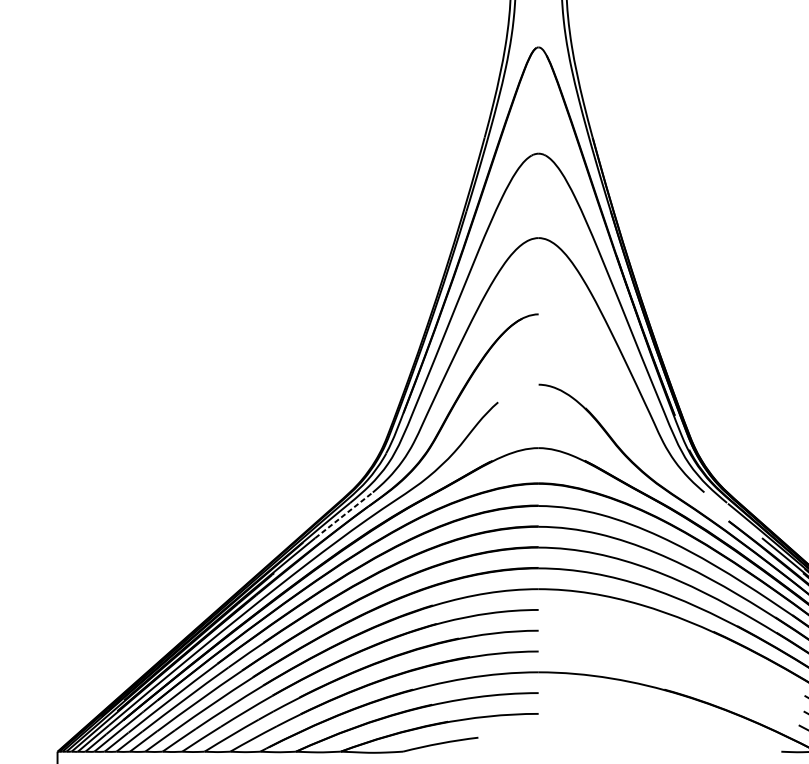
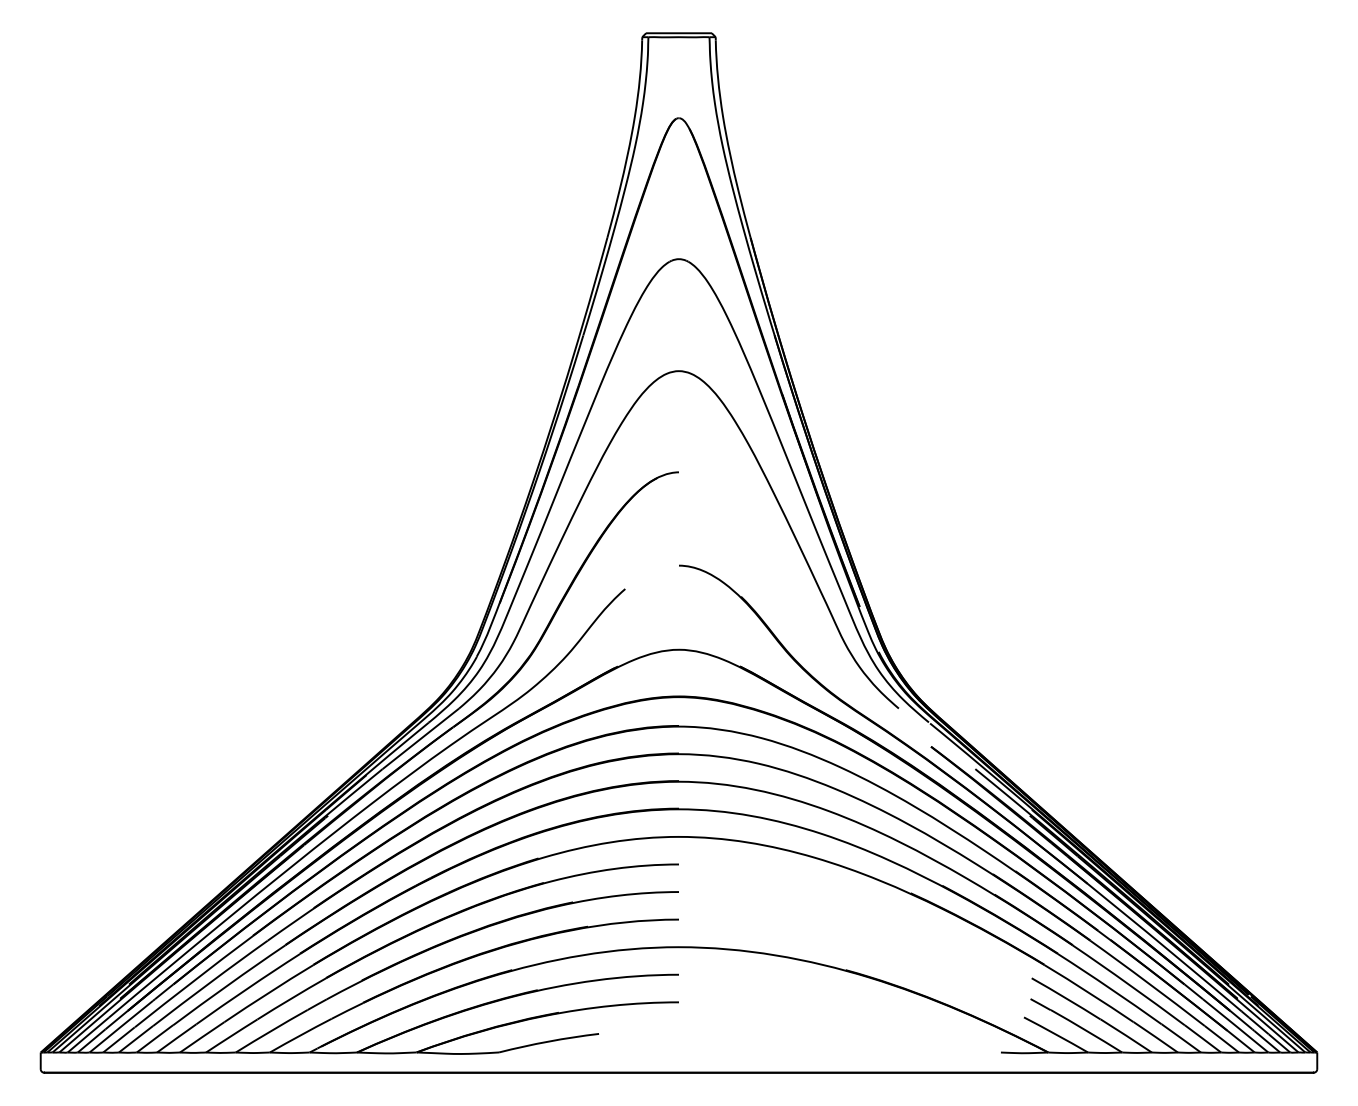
line: (343, 515) -> (420, 738), dashed -> solid

